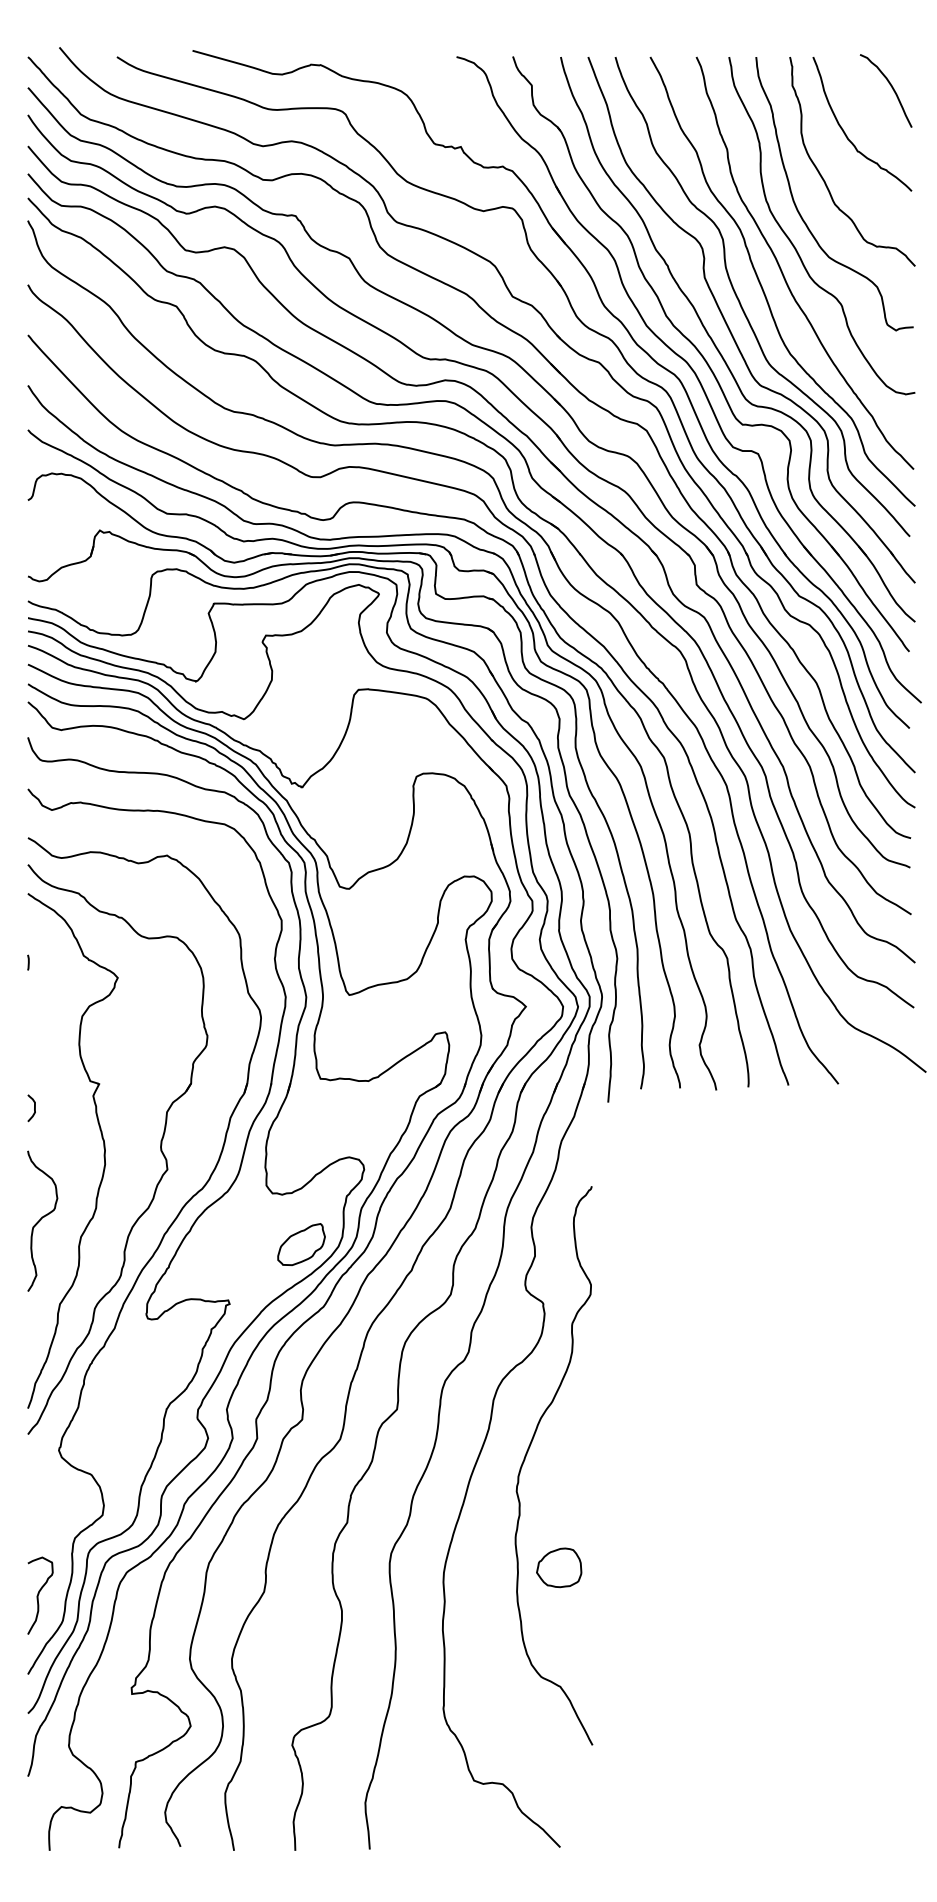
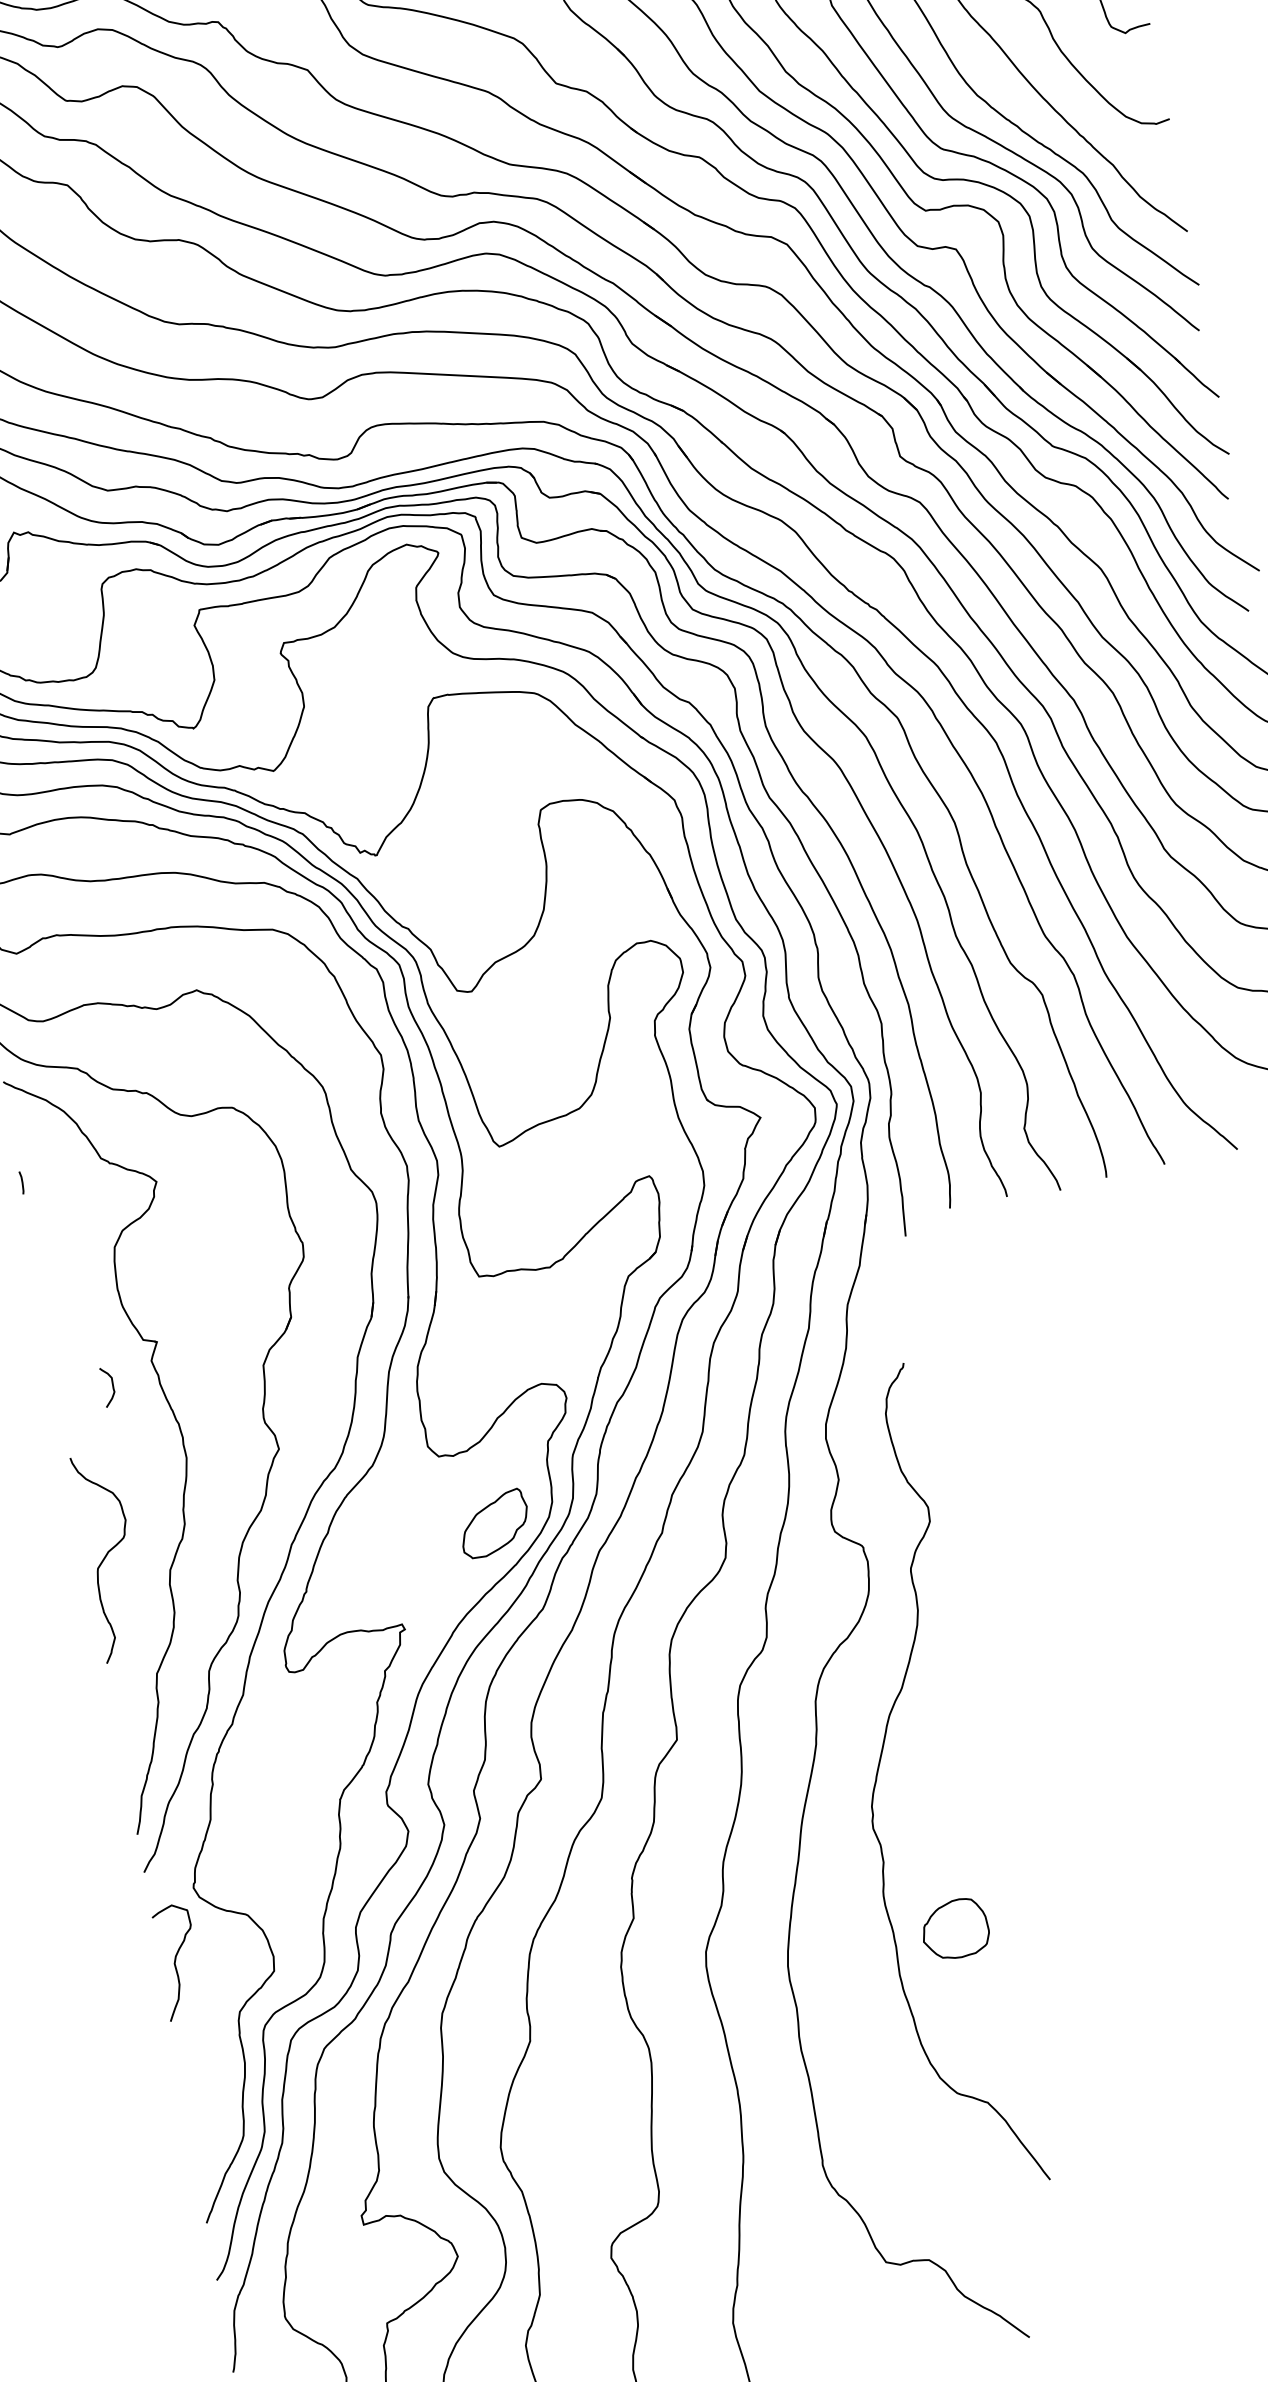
curve: (34, 1108) -> (112, 1386), moved
curve: (39, 1594) -> (177, 1960), moved

